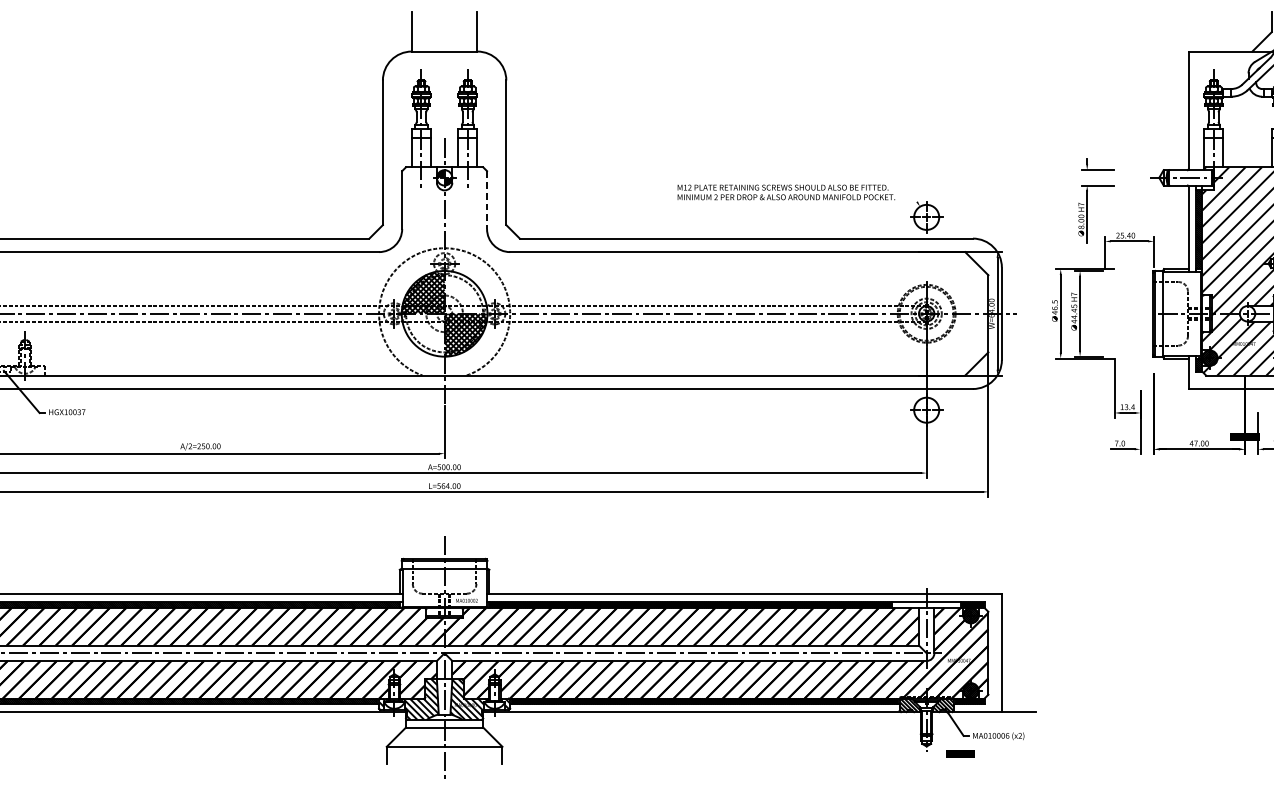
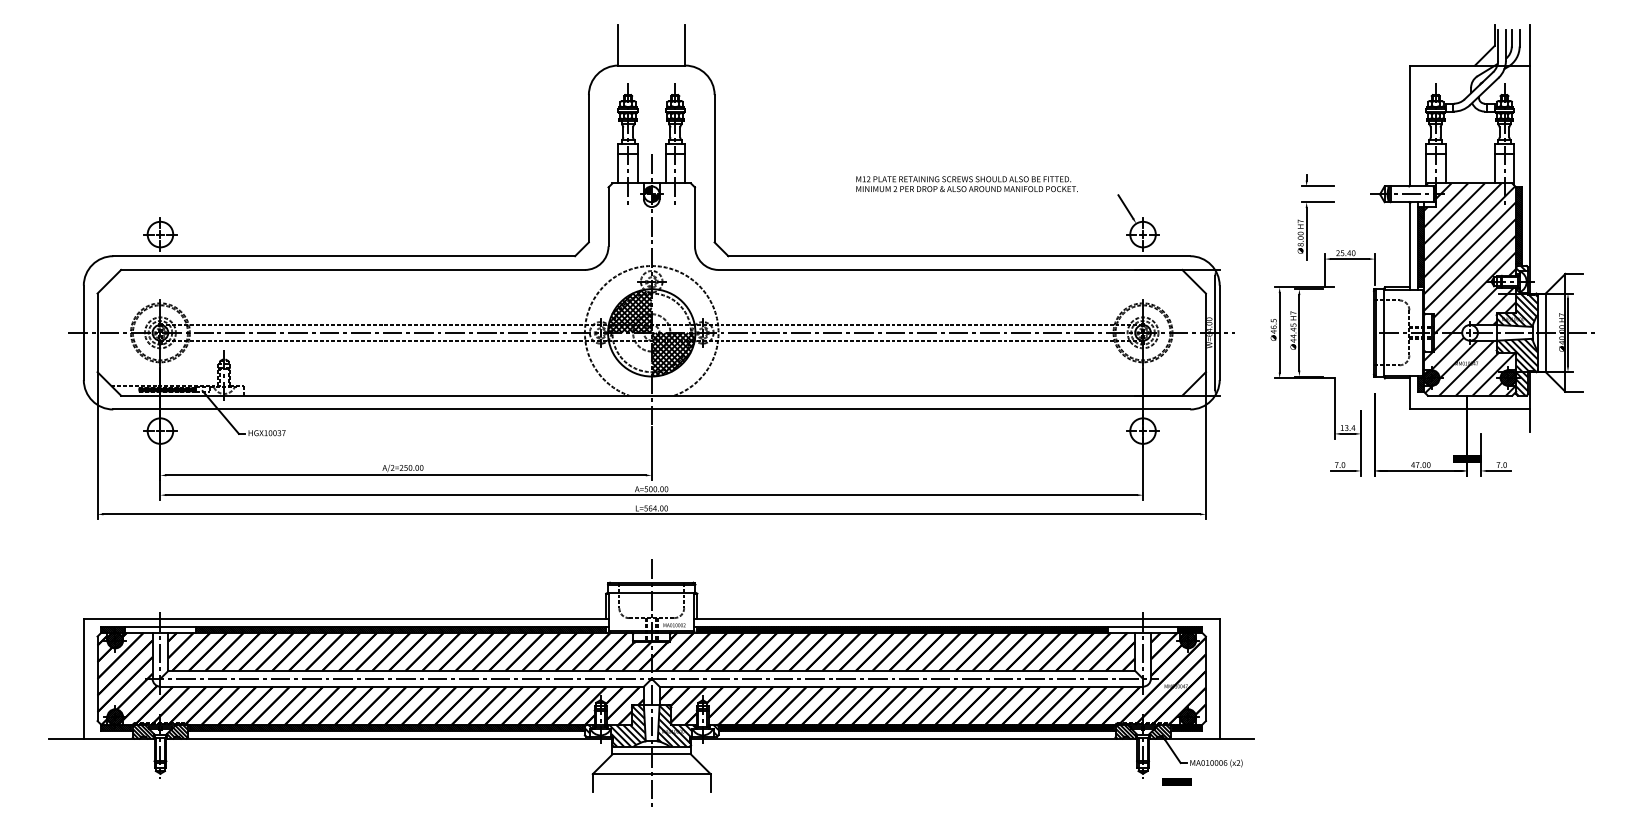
line: (909, 189) -> (1125, 206), added
text: (785, 192) -> (966, 184), moved
line: (486, 200) -> (694, 217), dashed -> solid

